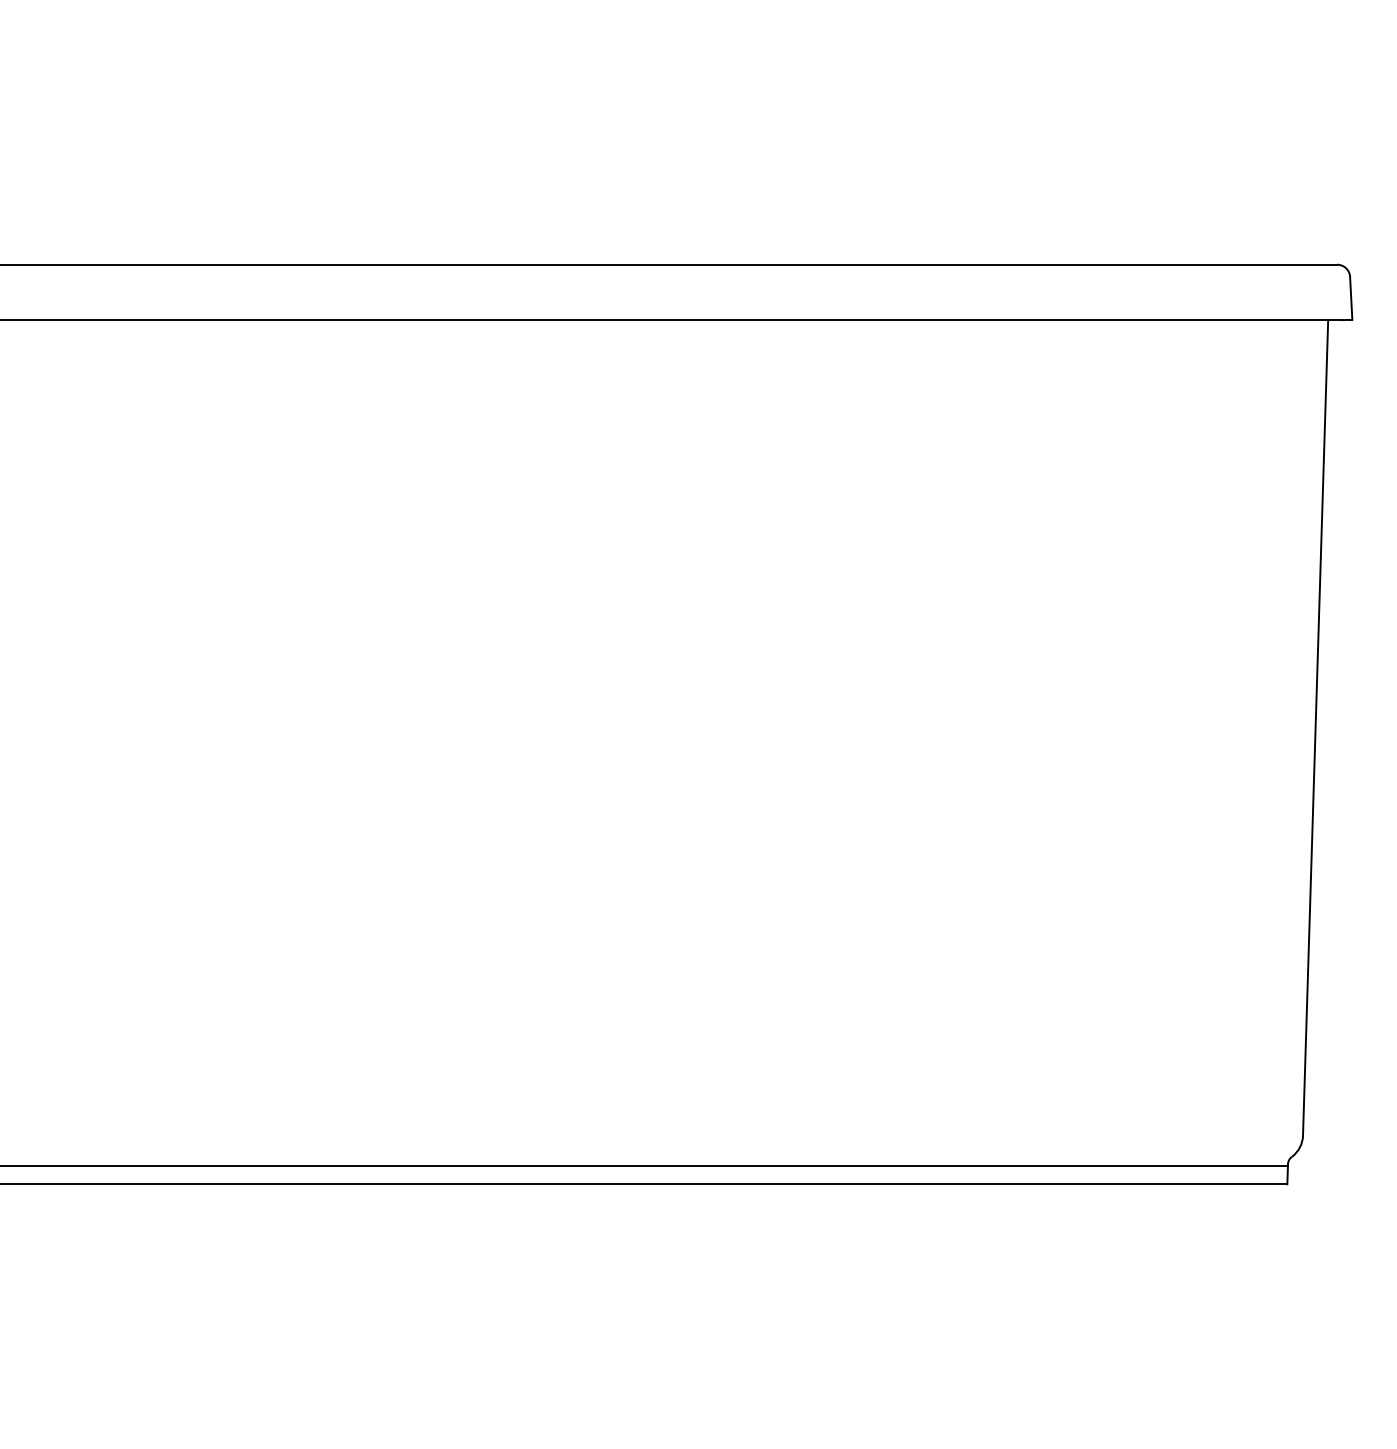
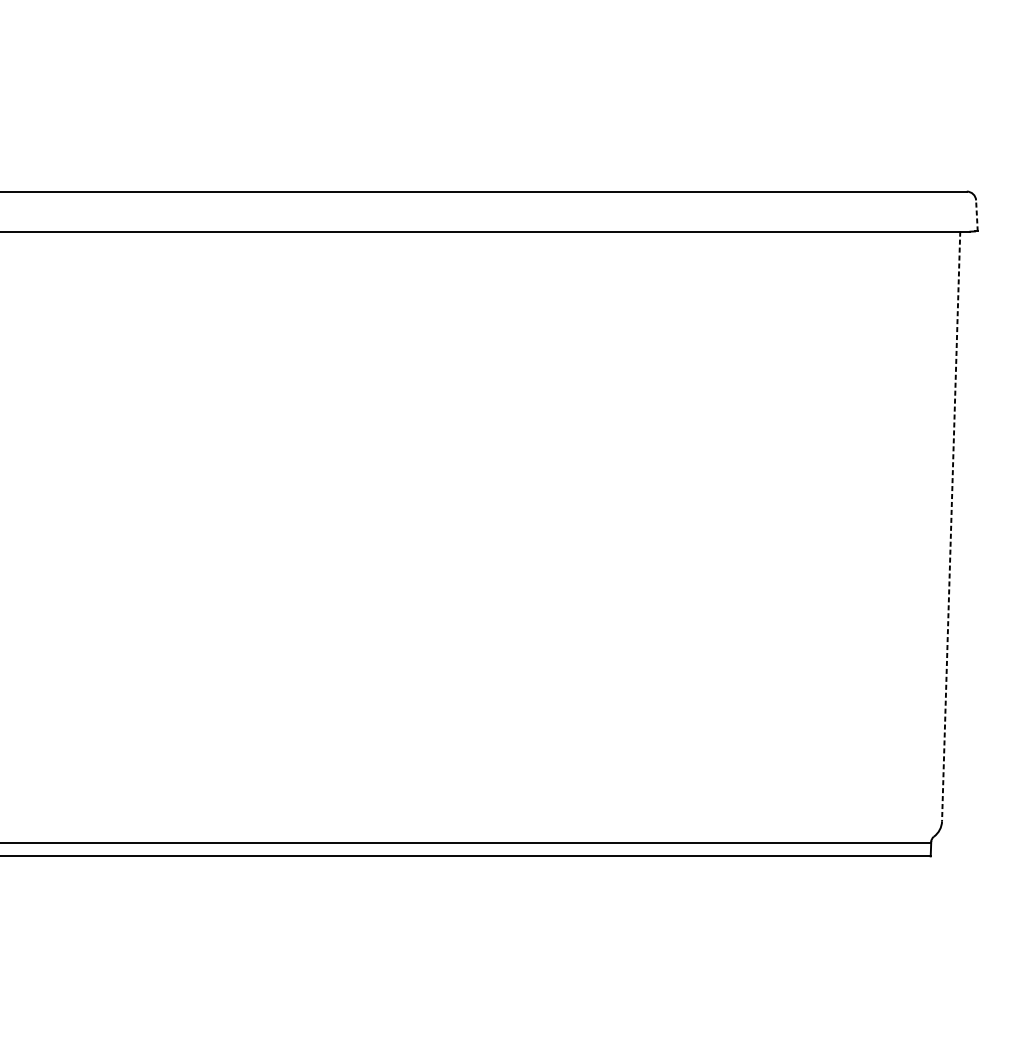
line: (1351, 297) -> (977, 215), solid -> dashed
line: (1315, 727) -> (951, 526), solid -> dashed

